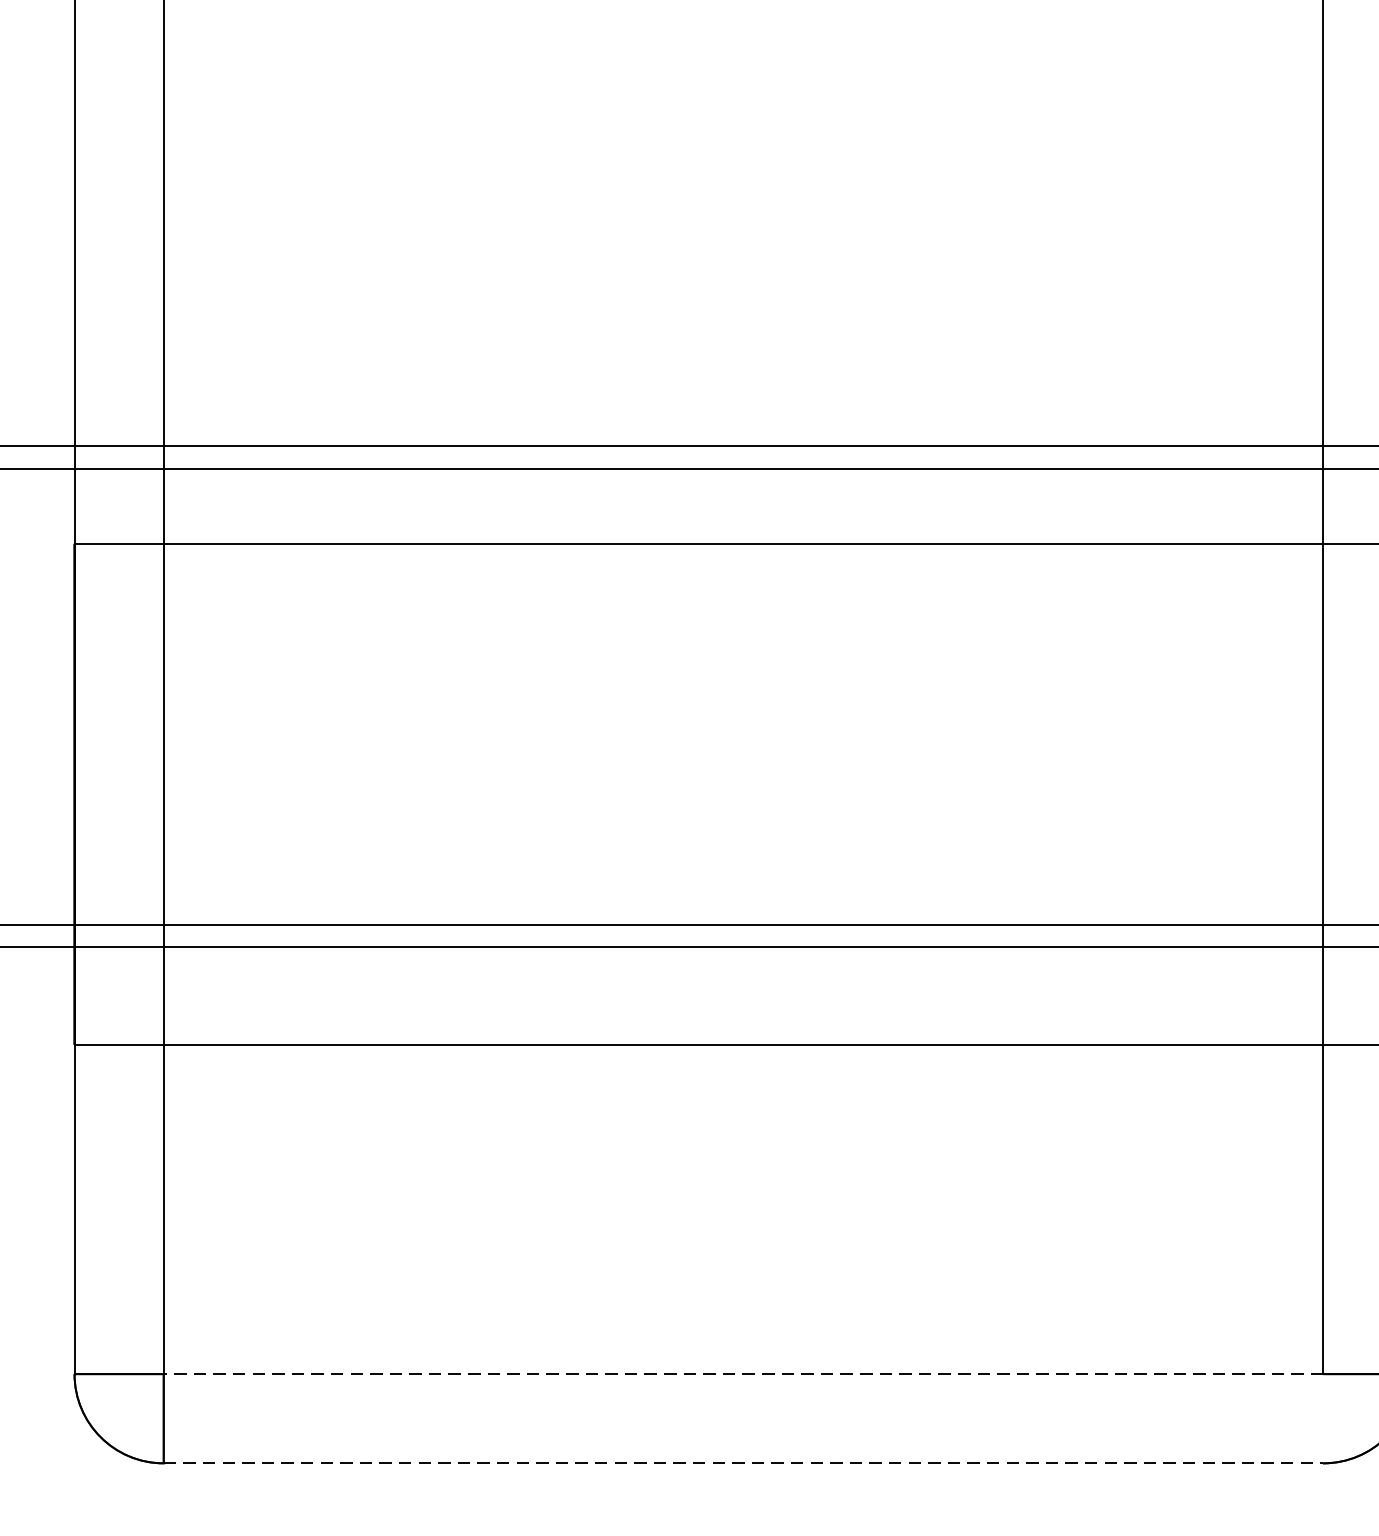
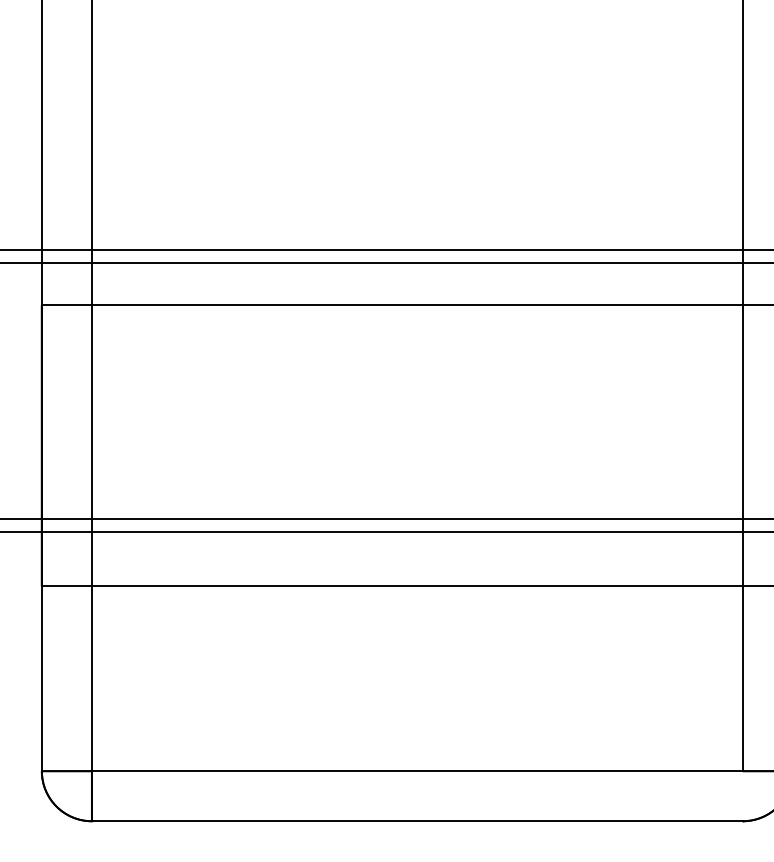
line: (742, 1374) -> (416, 771), dashed -> solid
line: (743, 1463) -> (417, 821), dashed -> solid

